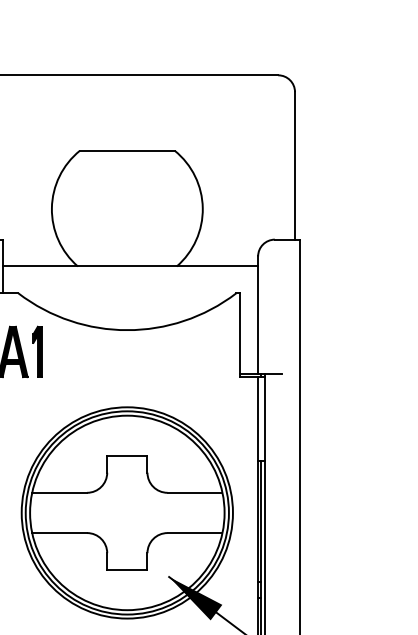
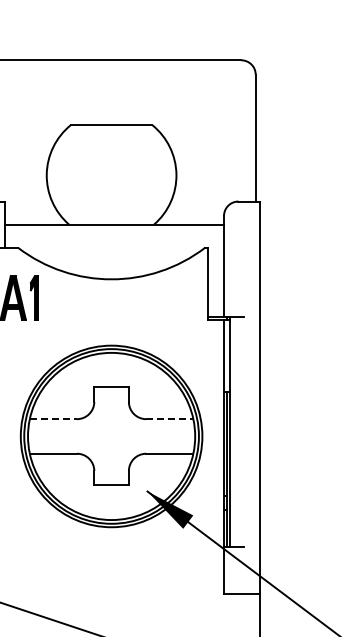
line: (59, 493) -> (53, 419), solid -> dashed
line: (194, 493) -> (169, 419), solid -> dashed

